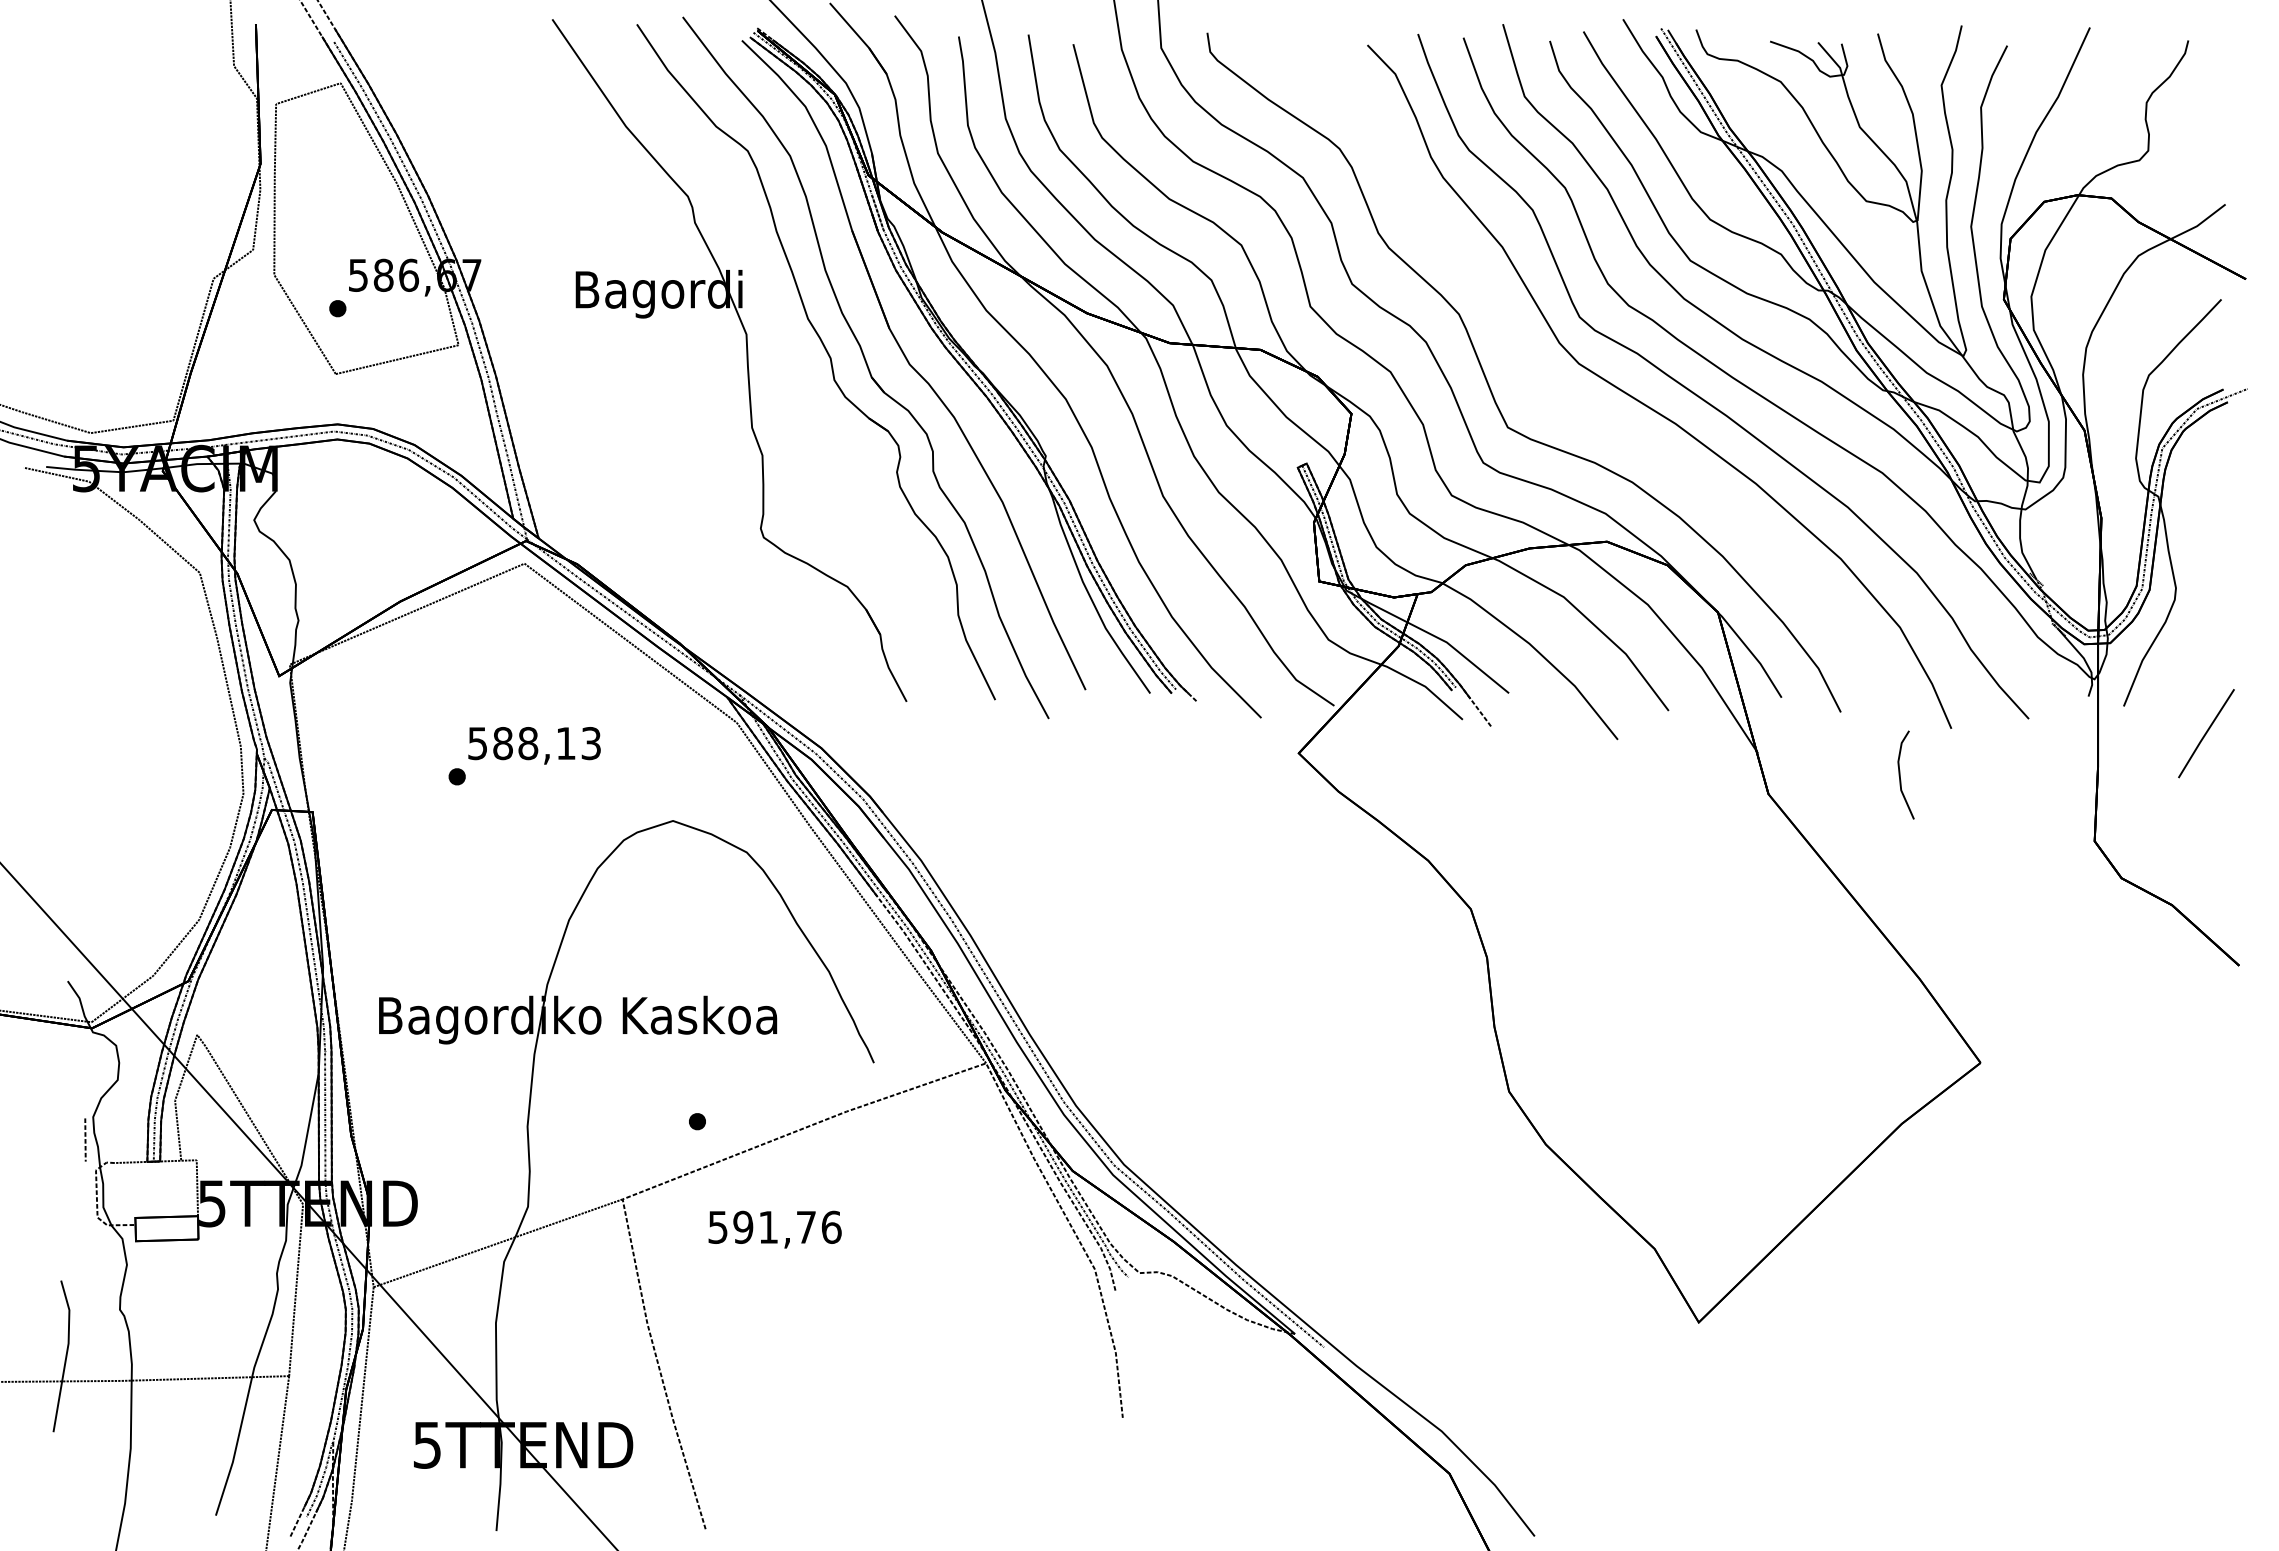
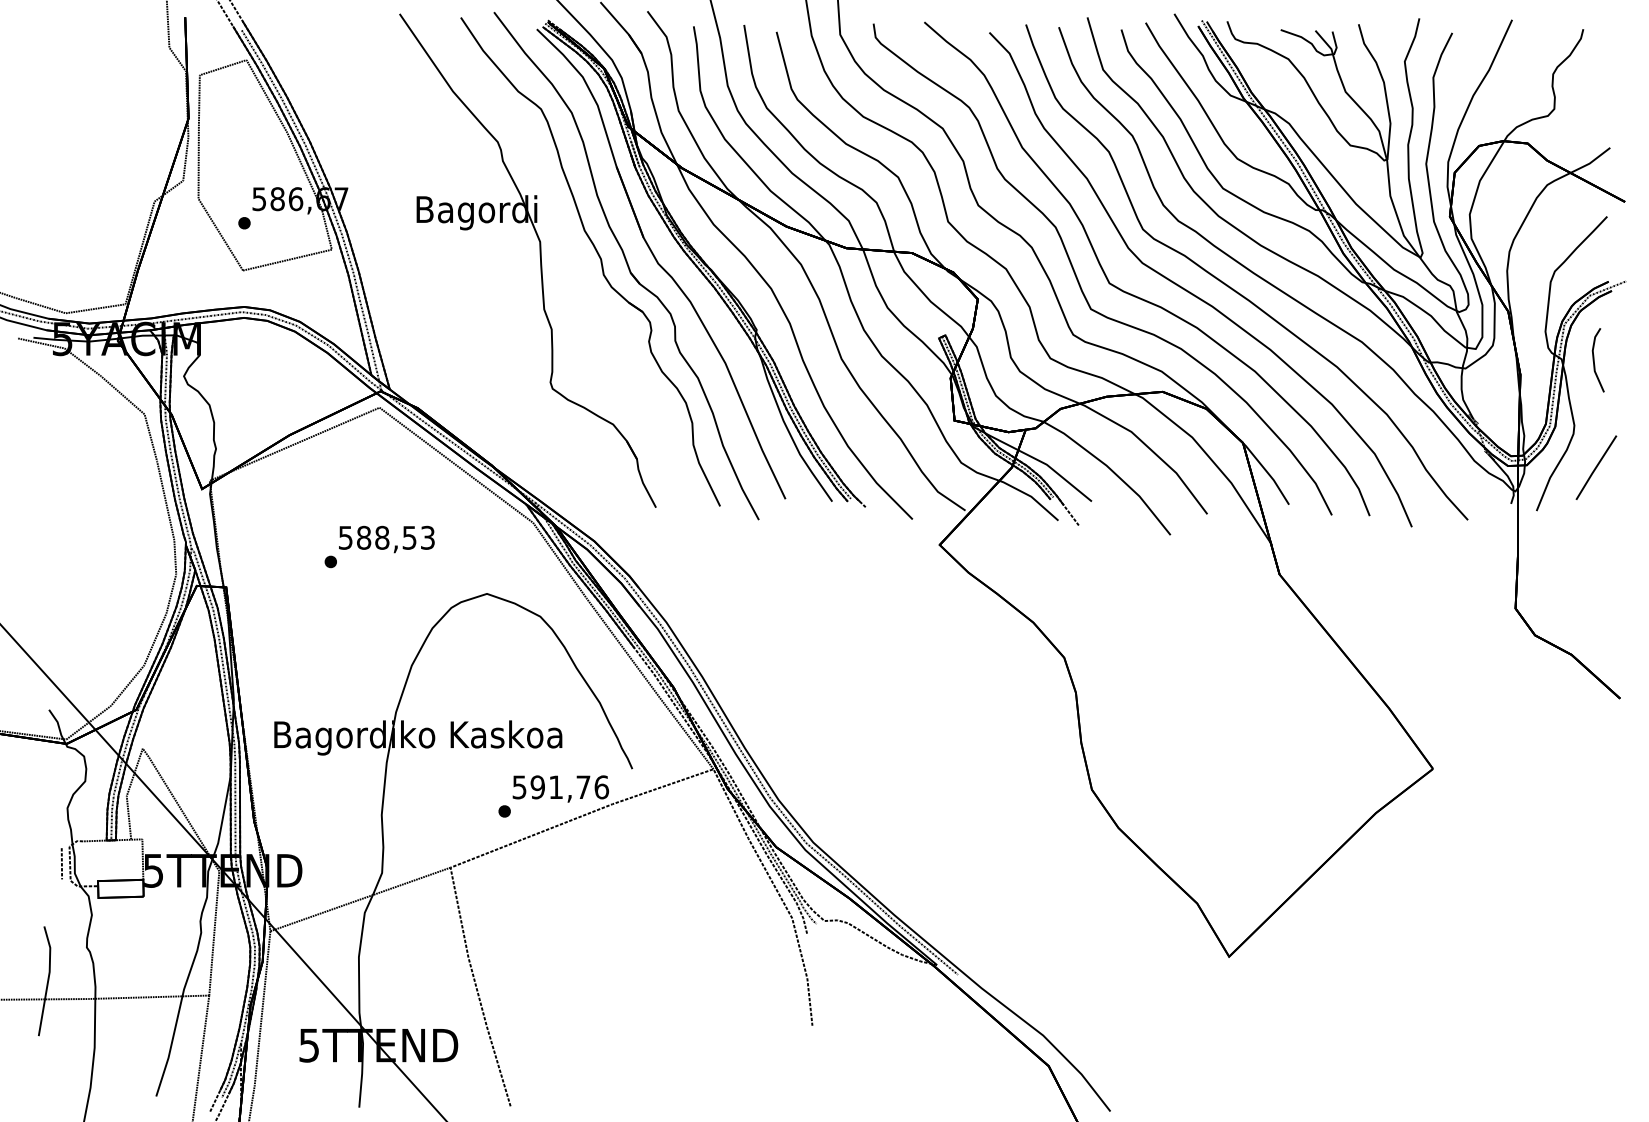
curve: (1571, 409) -> (1137, 296), added
line: (2206, 733) -> (1596, 467), moved
text: (565, 743) -> (409, 537), 588,13 -> 588,53
line: (1900, 774) -> (1594, 359), moved
line: (85, 1139) -> (61, 863), moved
text: (774, 1229) -> (560, 788), moved

